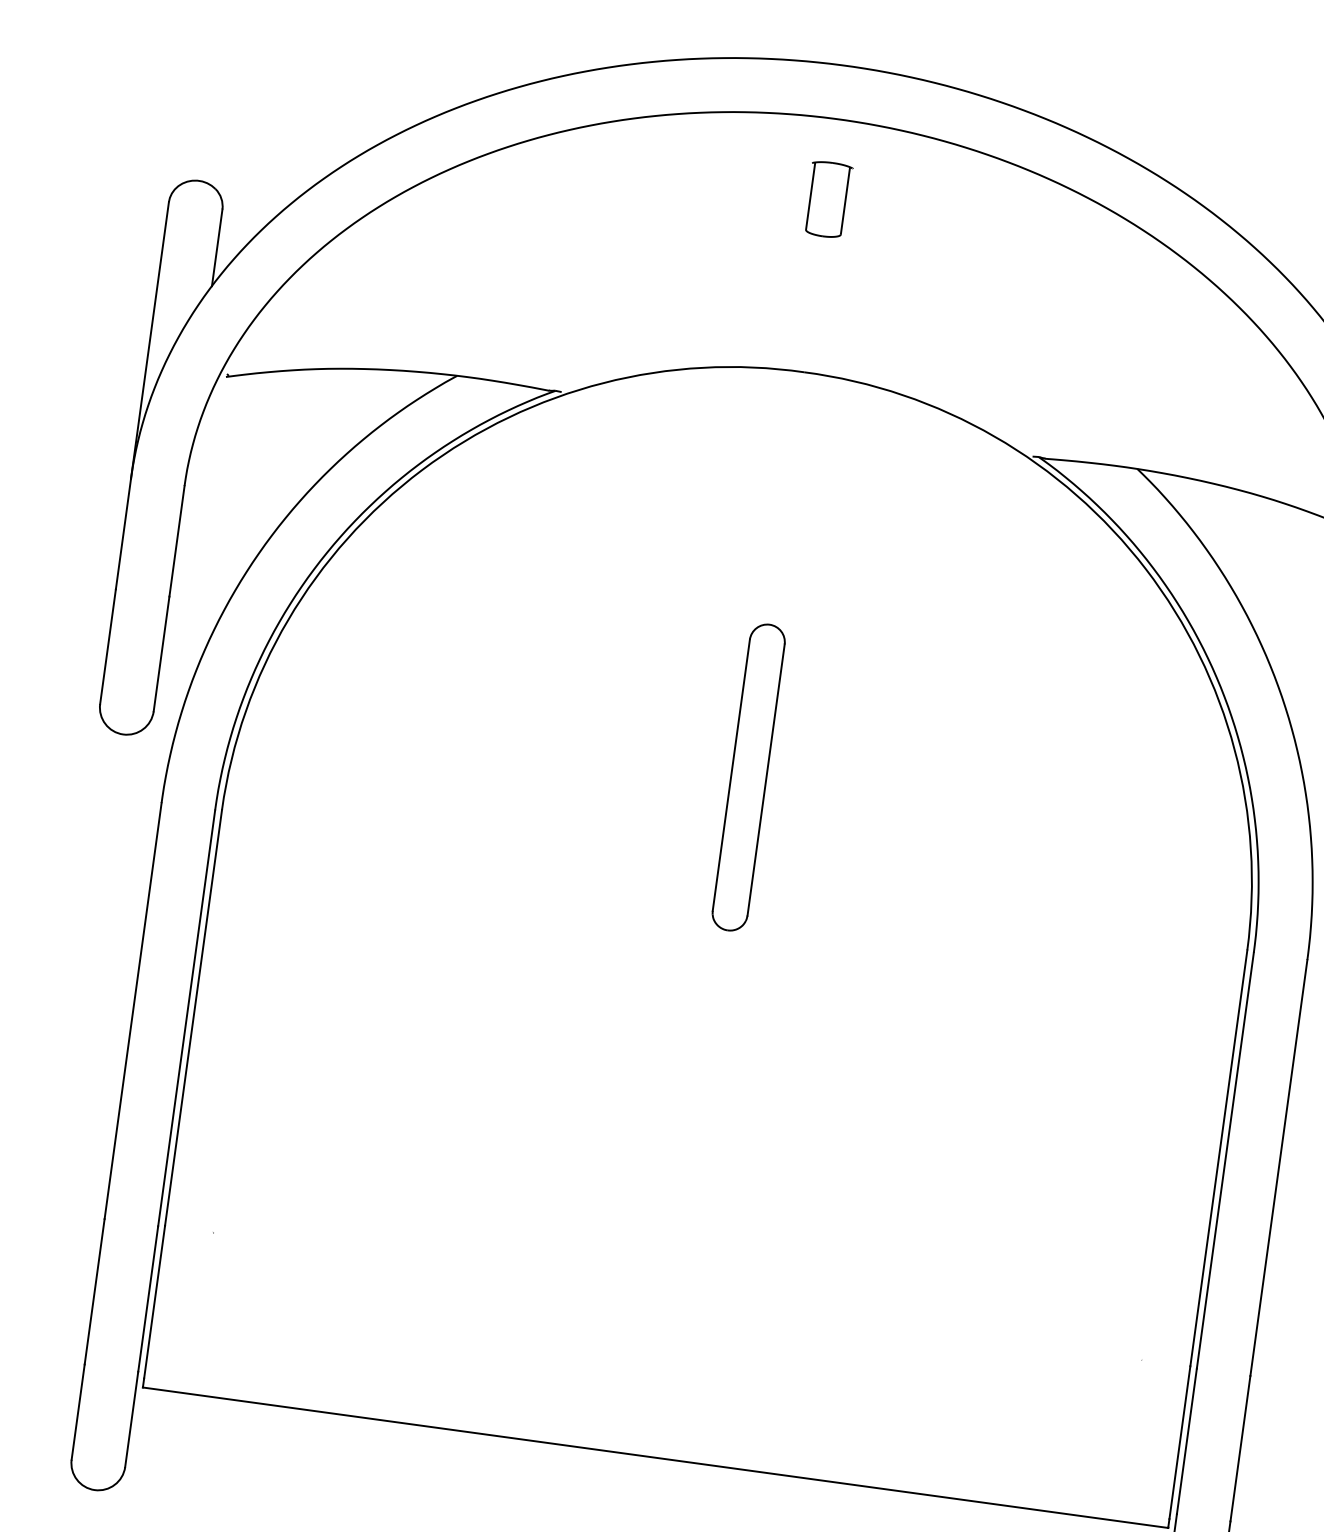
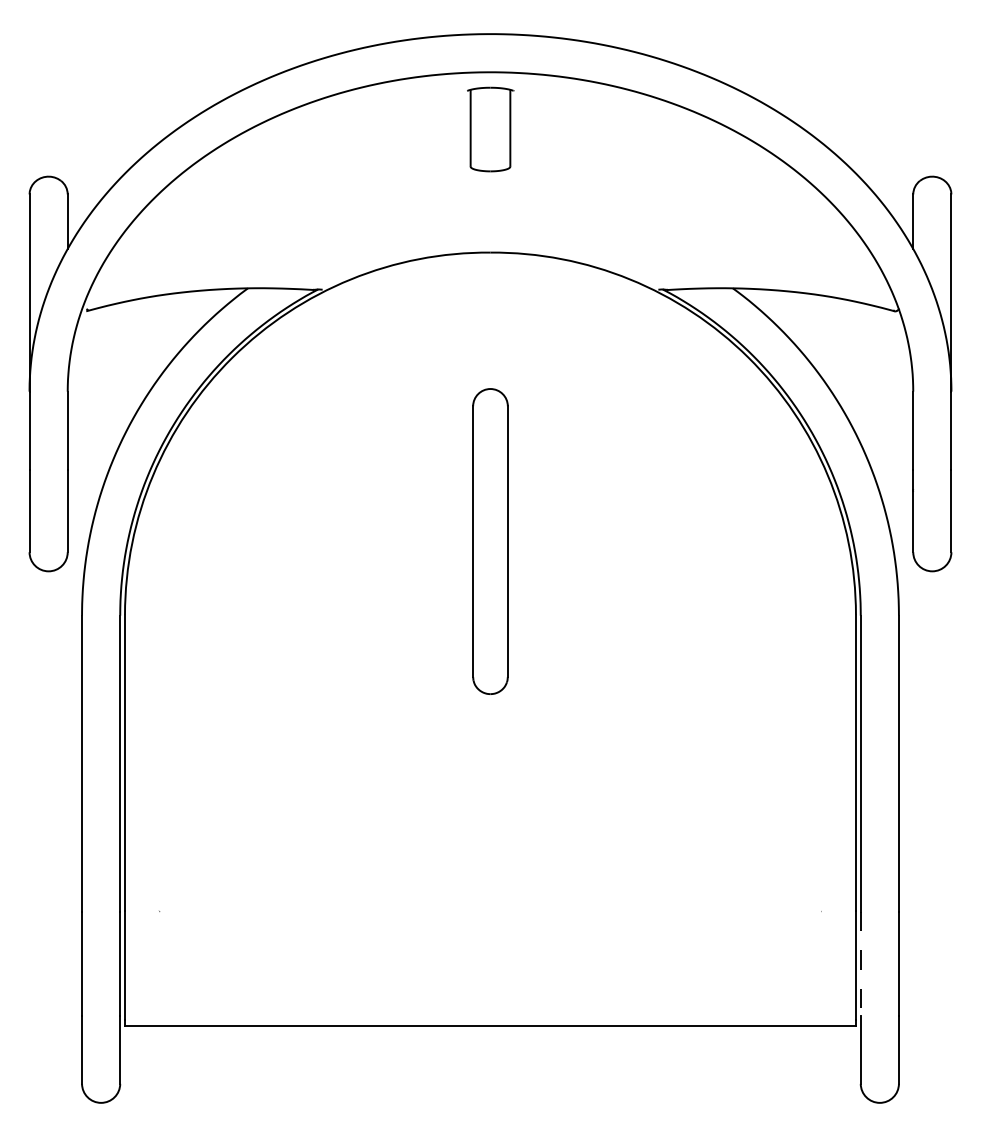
part: (827, 199) -> (490, 129), size x1.6
part: (748, 777) -> (490, 541), size x1.4
line: (1186, 1441) -> (860, 964), solid -> dashed

